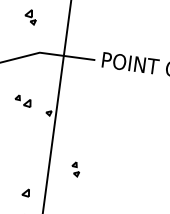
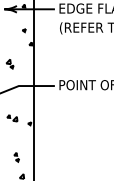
part: (75, 169) -> (16, 157), moved

